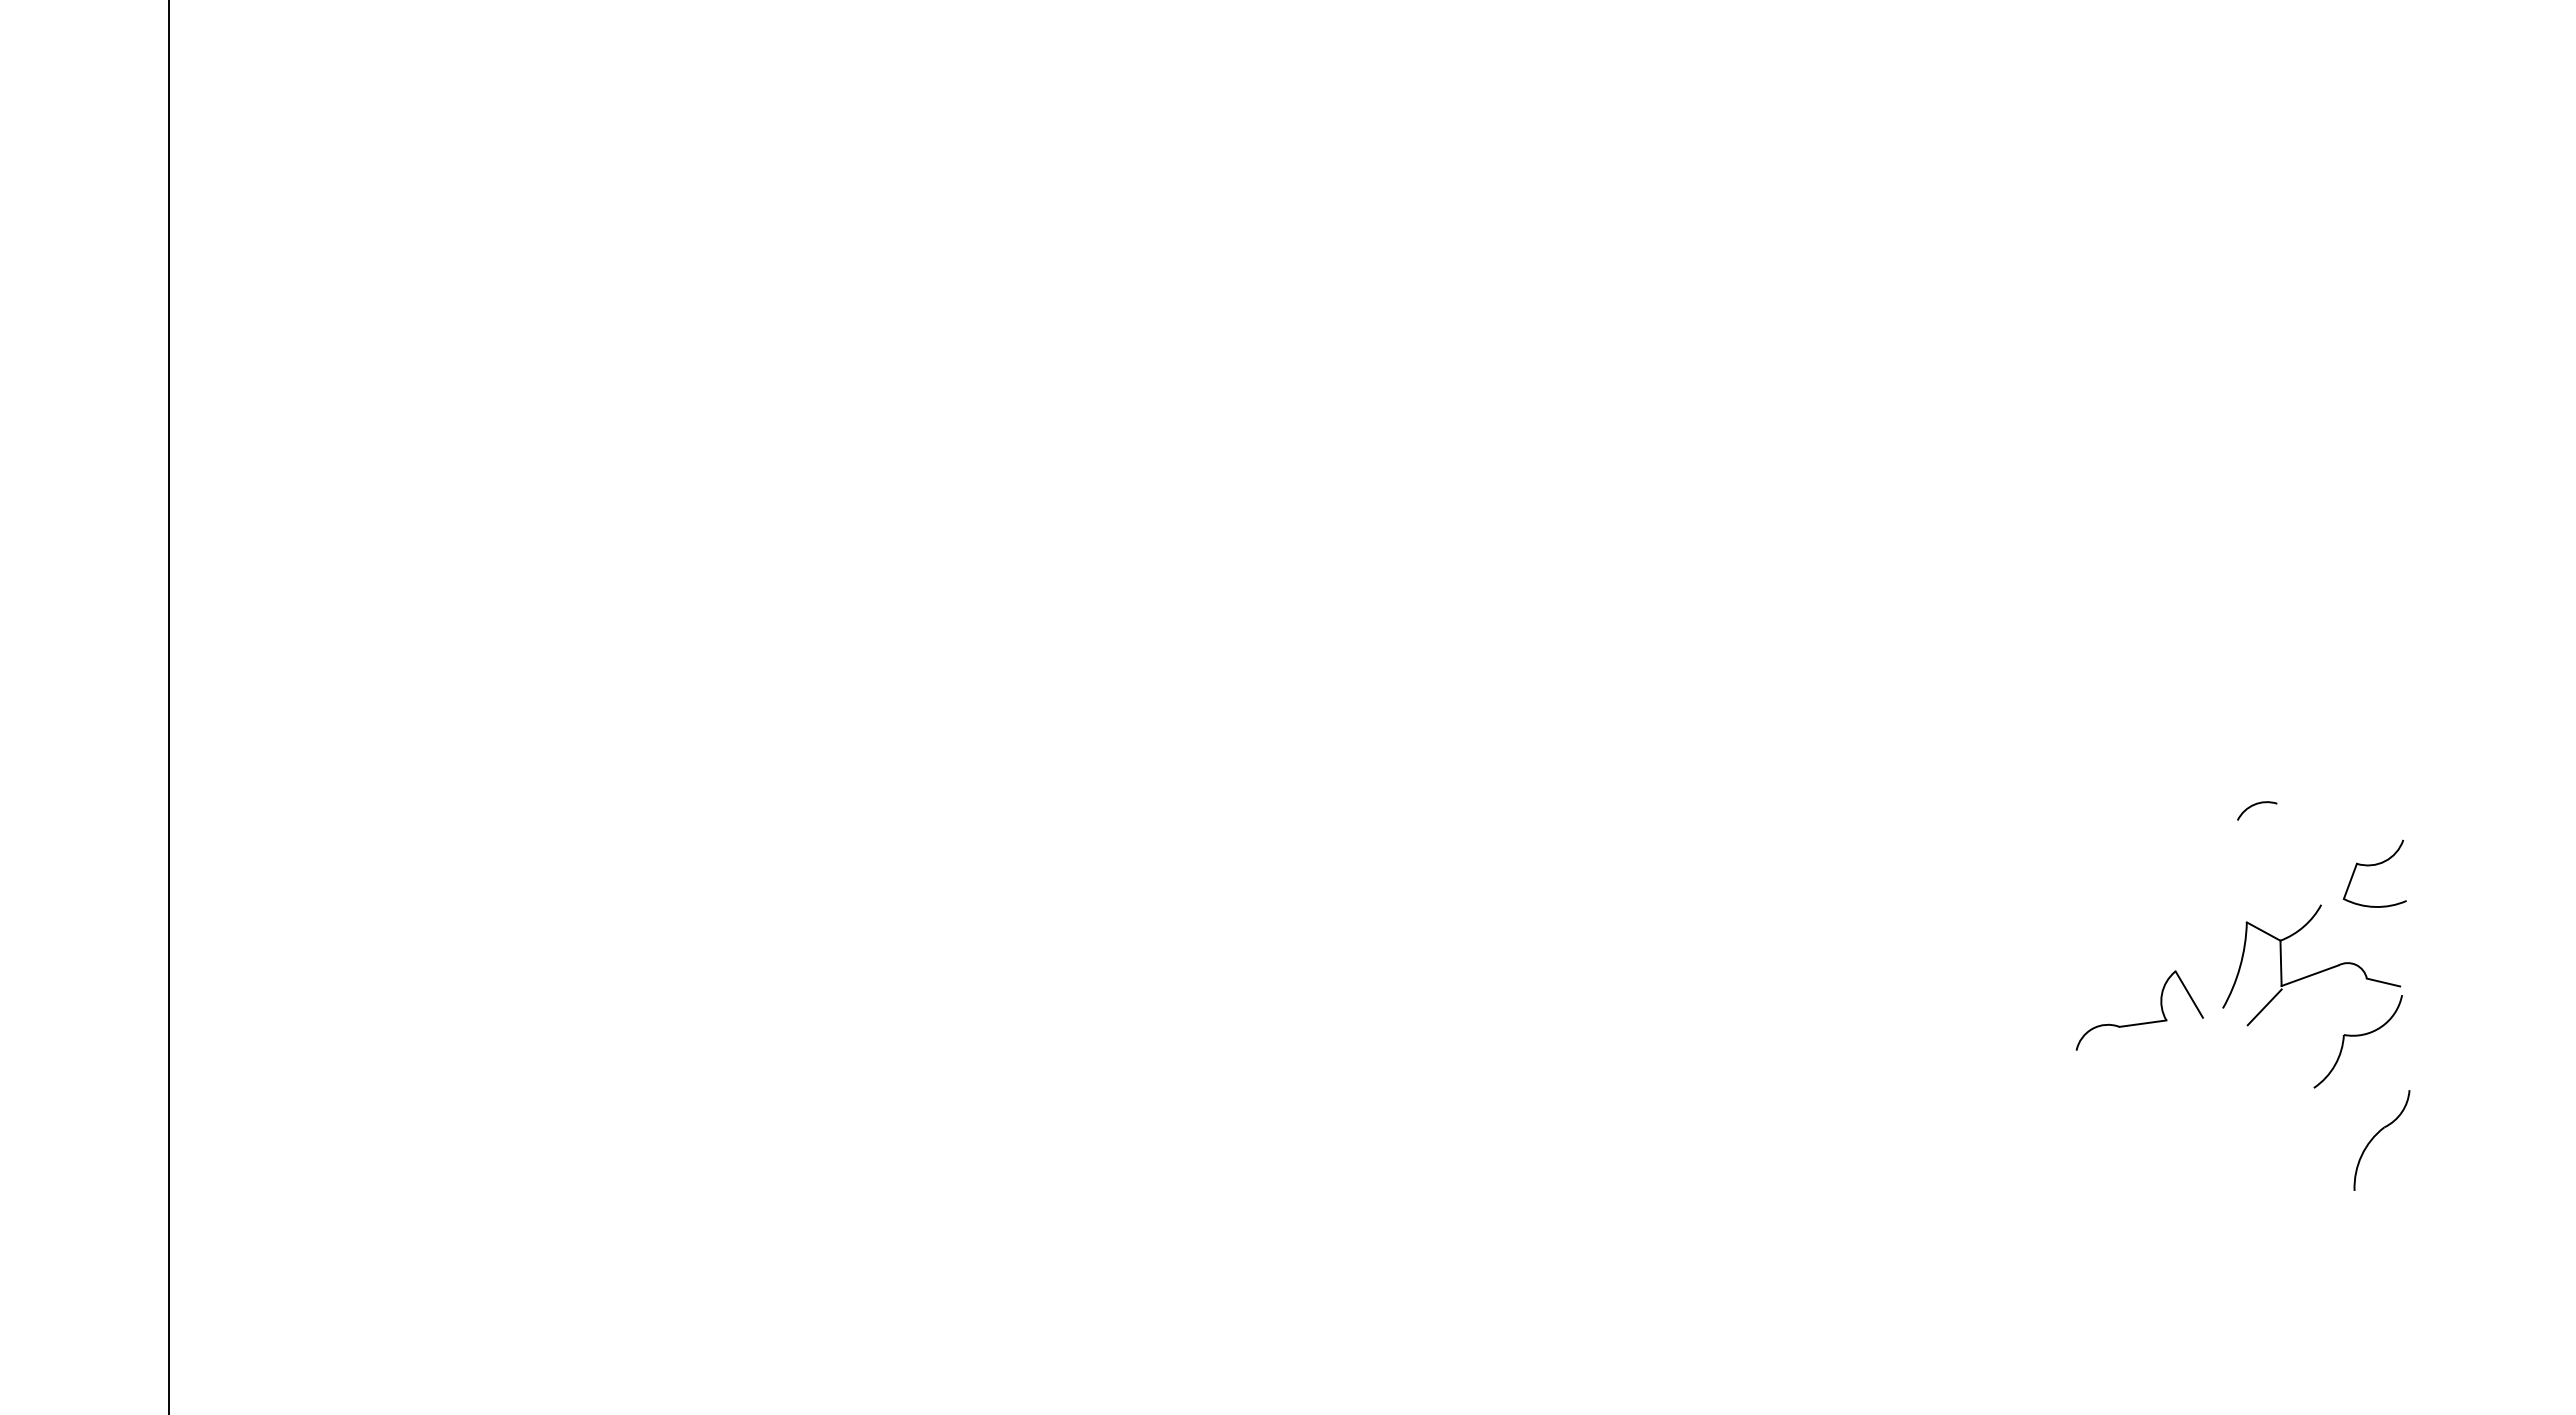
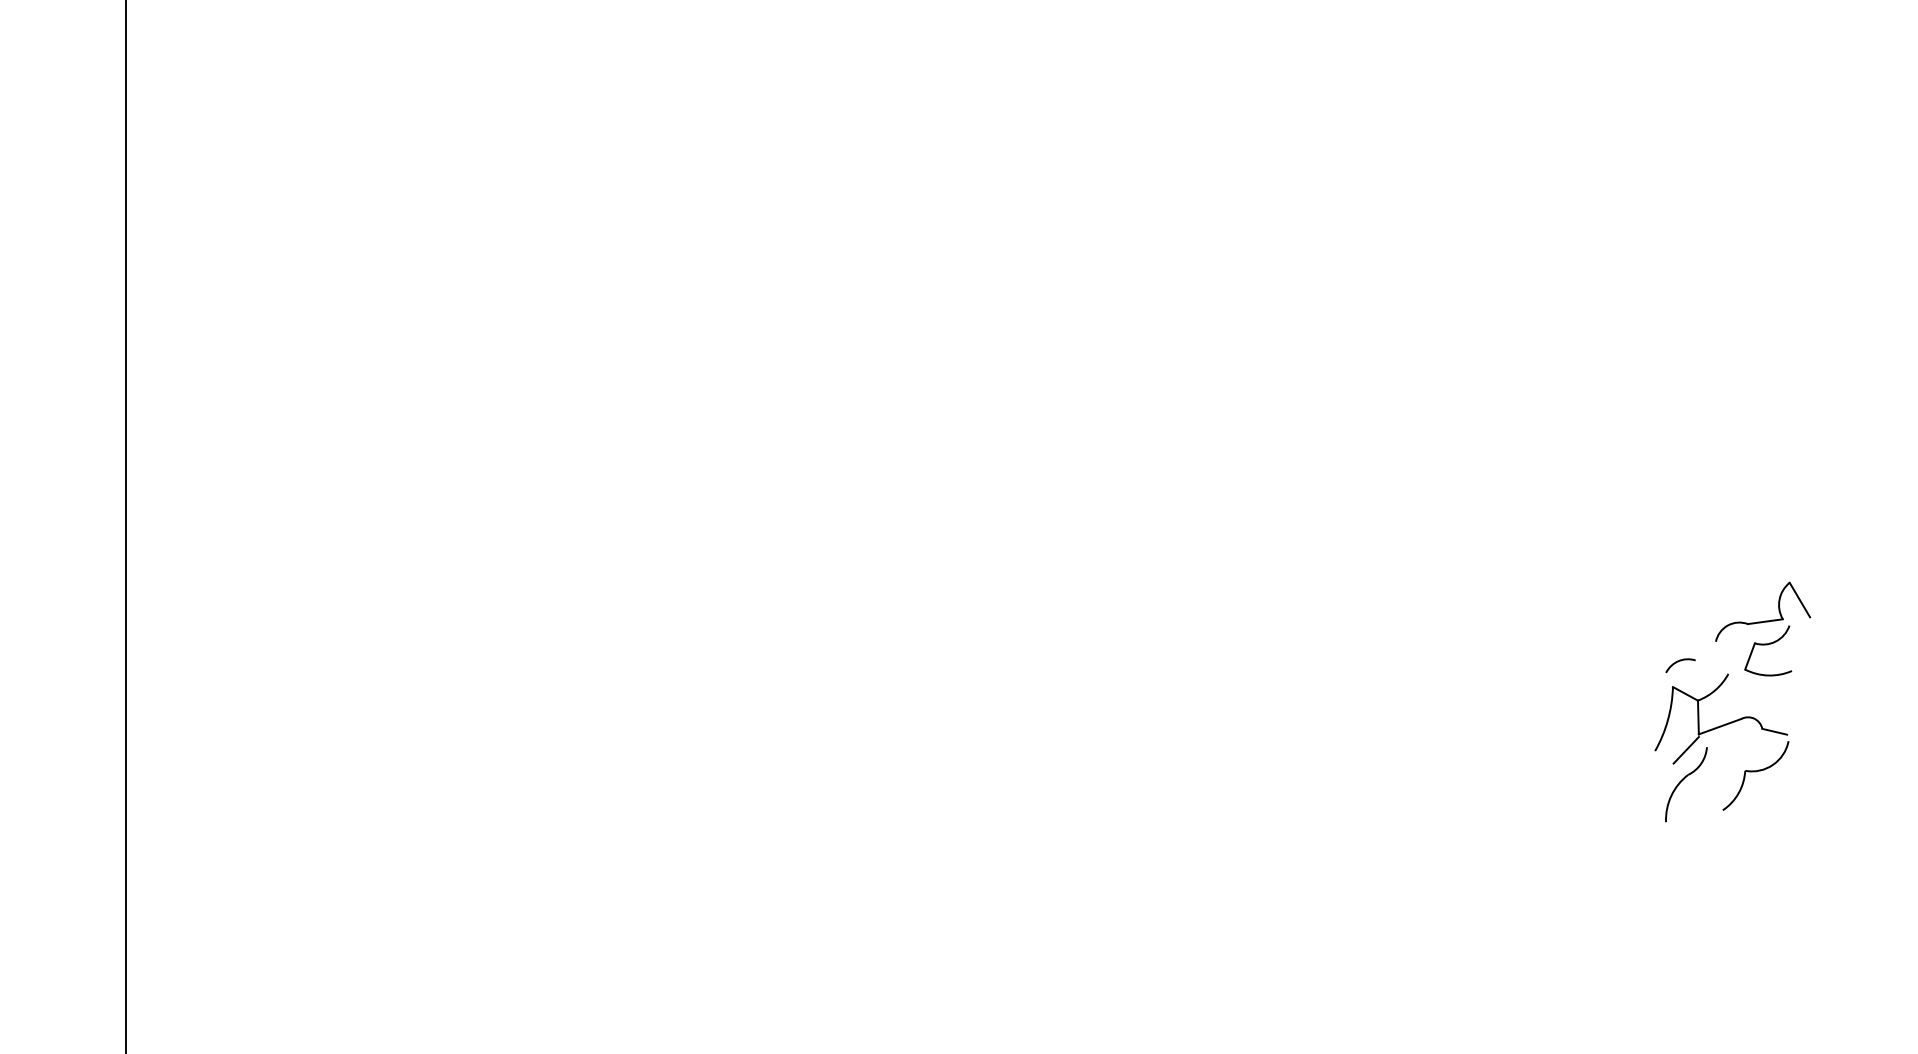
arc: (2255, 805) -> (1679, 661), moved
part: (2142, 1022) -> (1765, 620), moved
part: (2376, 1135) -> (1682, 780), moved

